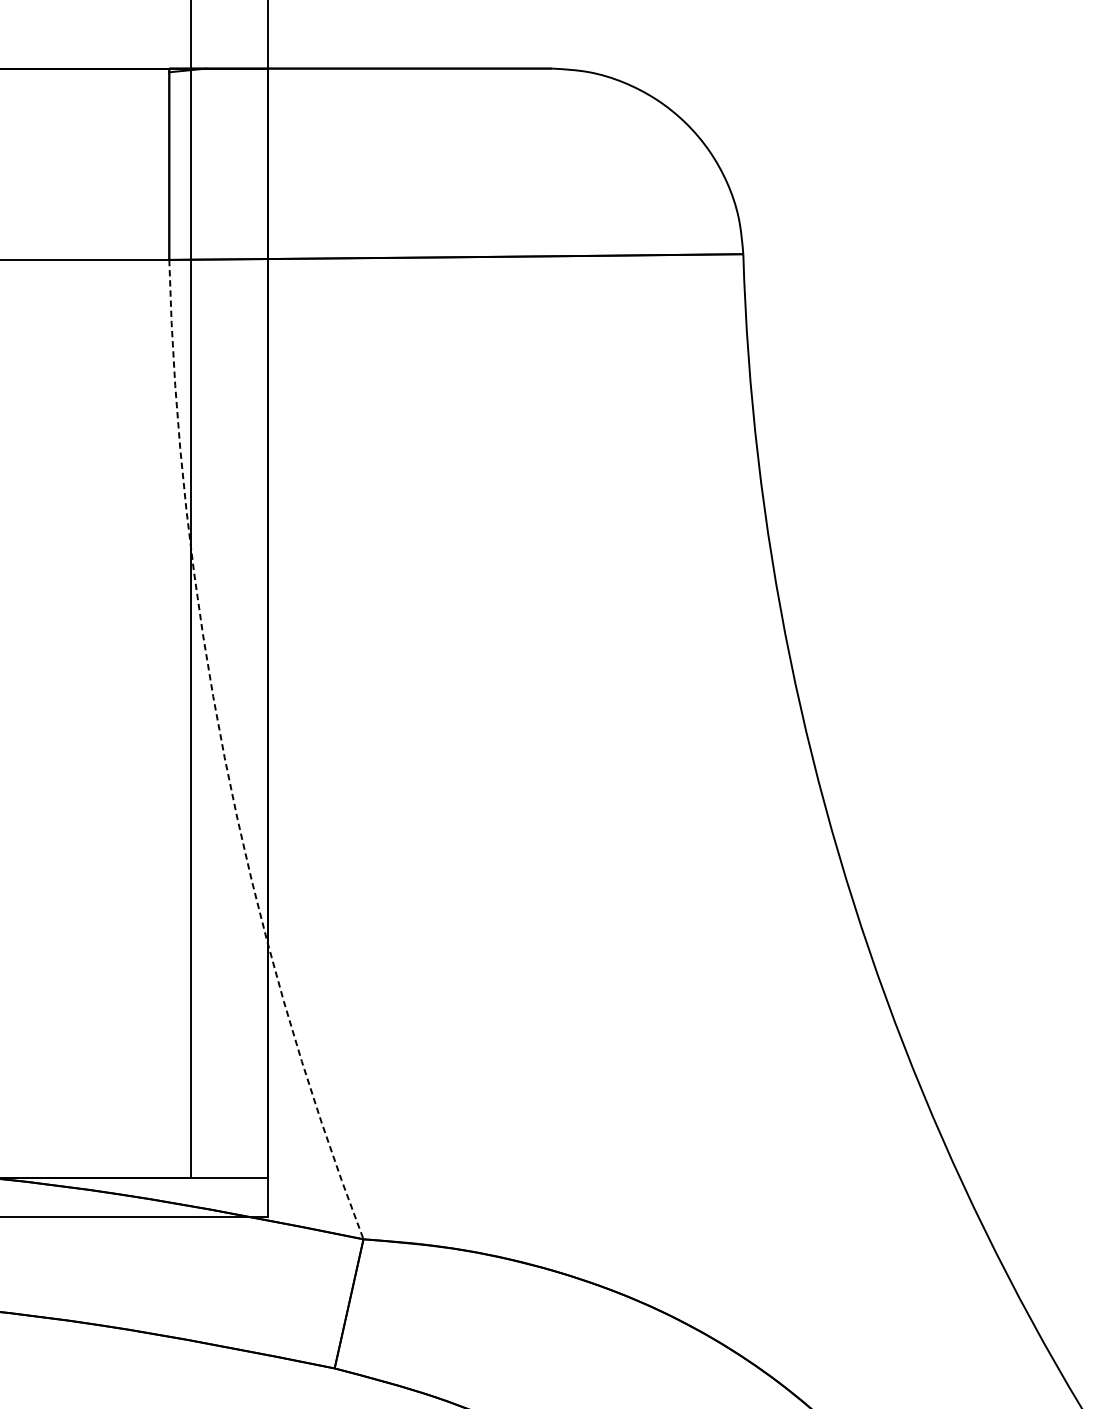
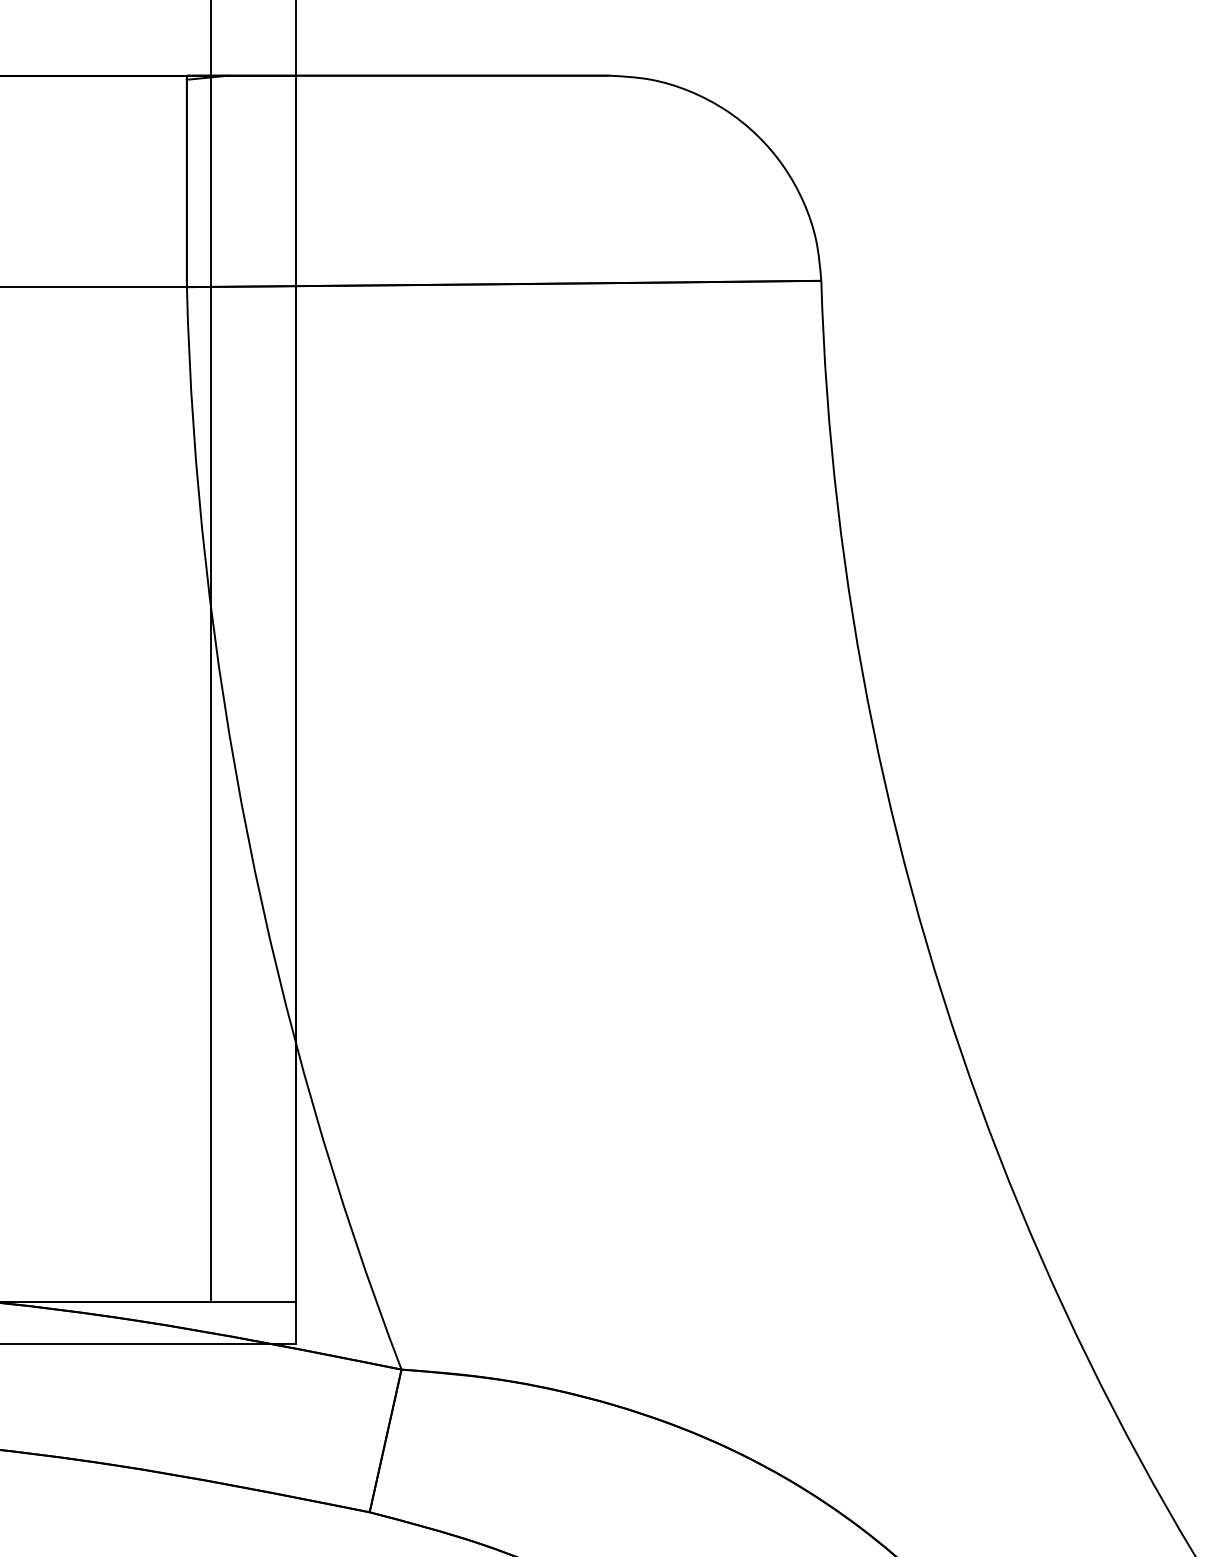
arc: (225, 757) -> (248, 837), dashed -> solid

